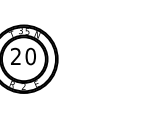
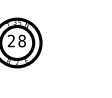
text: (29, 57) -> (21, 41), 0 -> 8

